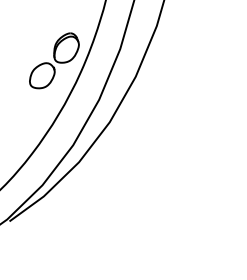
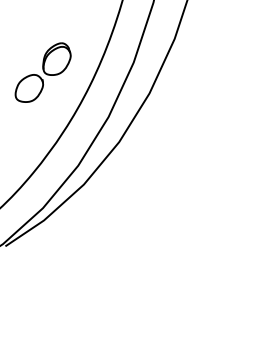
part: (53, 60) -> (42, 72), moved

